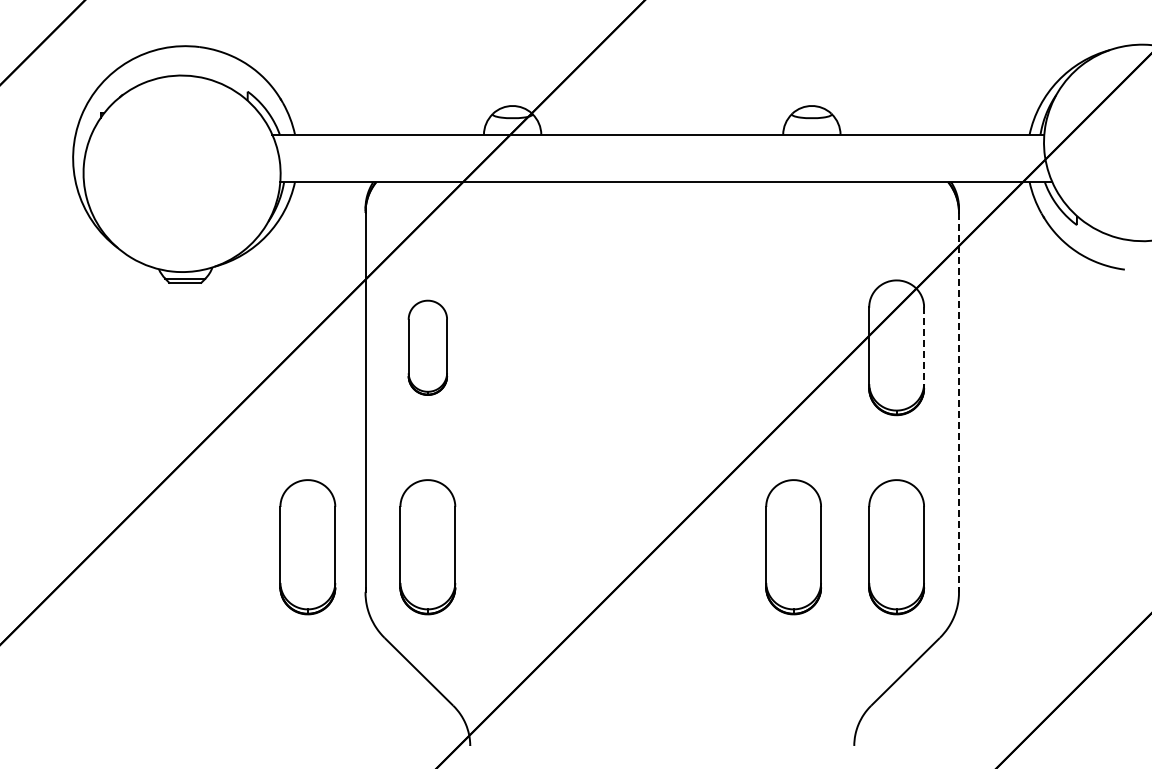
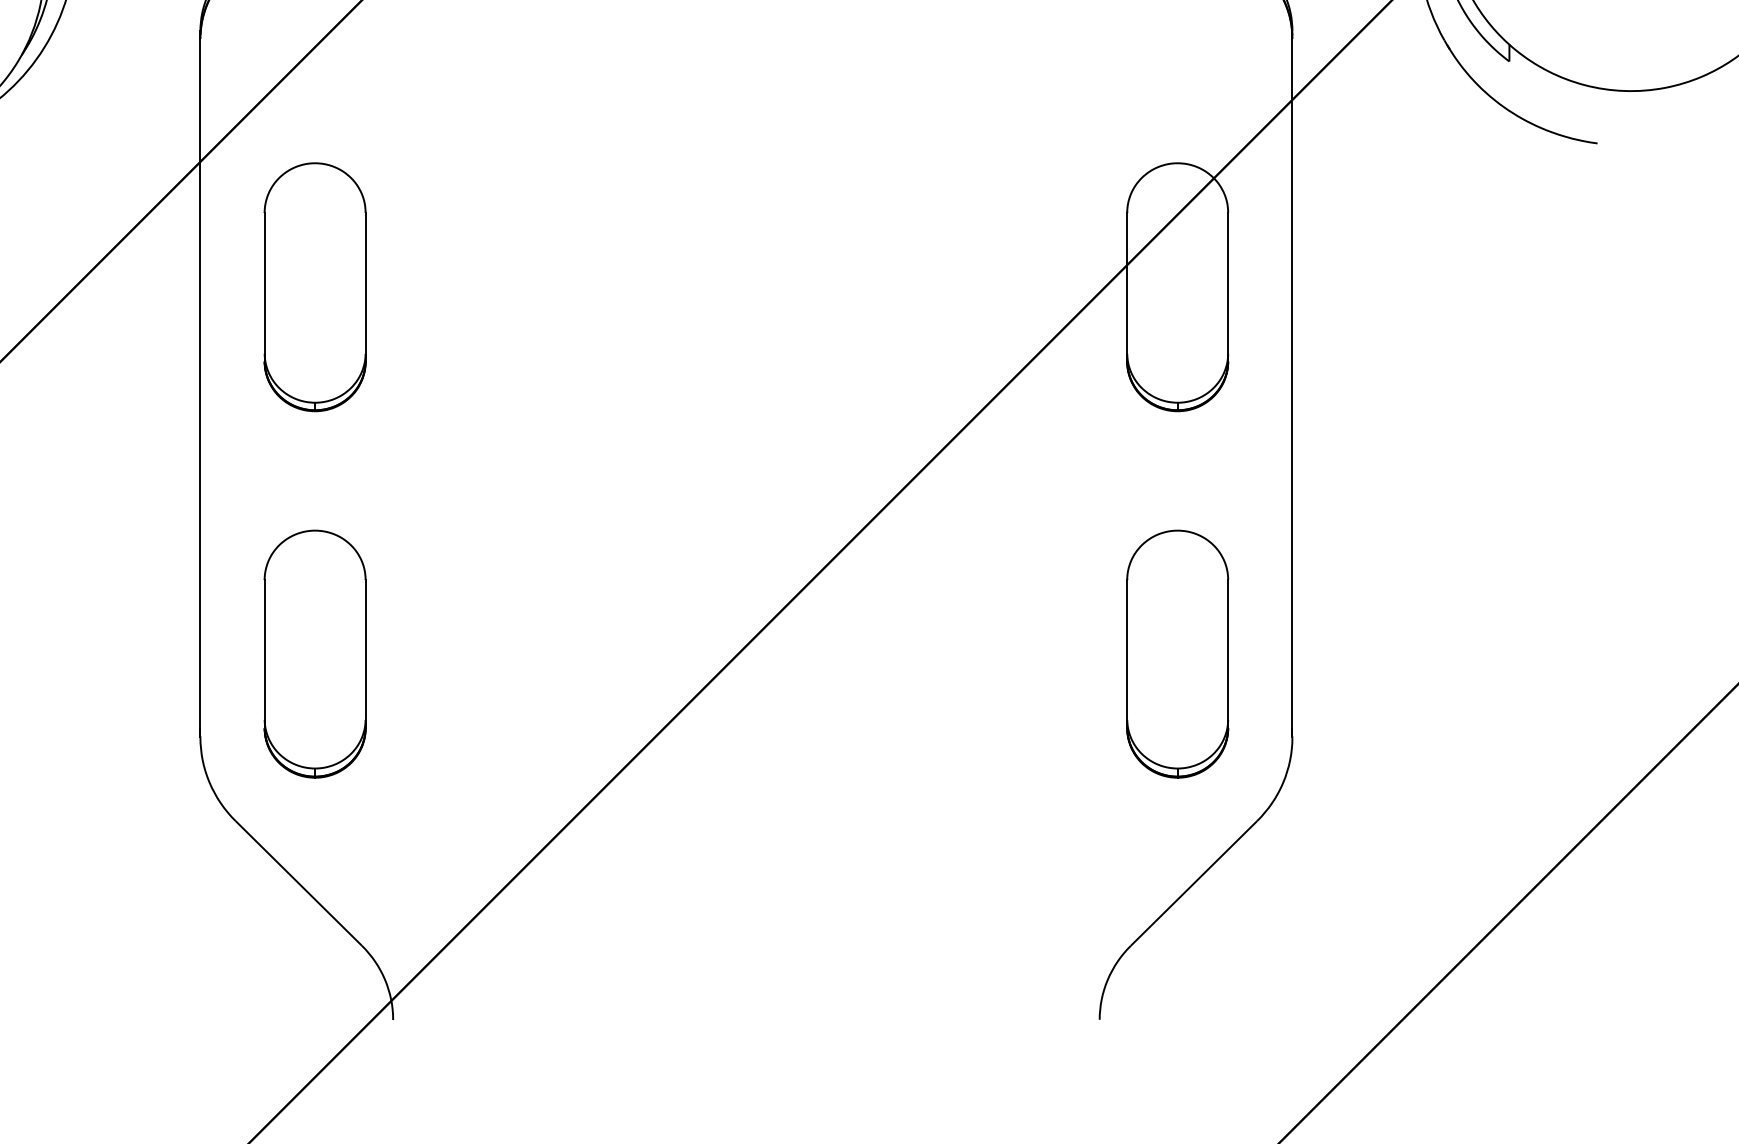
part: (427, 347) -> (314, 286), size x1.43
line: (924, 348) -> (1228, 288), dashed -> solid
line: (959, 402) -> (1293, 387), dashed -> solid
part: (307, 547) -> (93, 654), removed
part: (793, 547) -> (987, 654), removed

